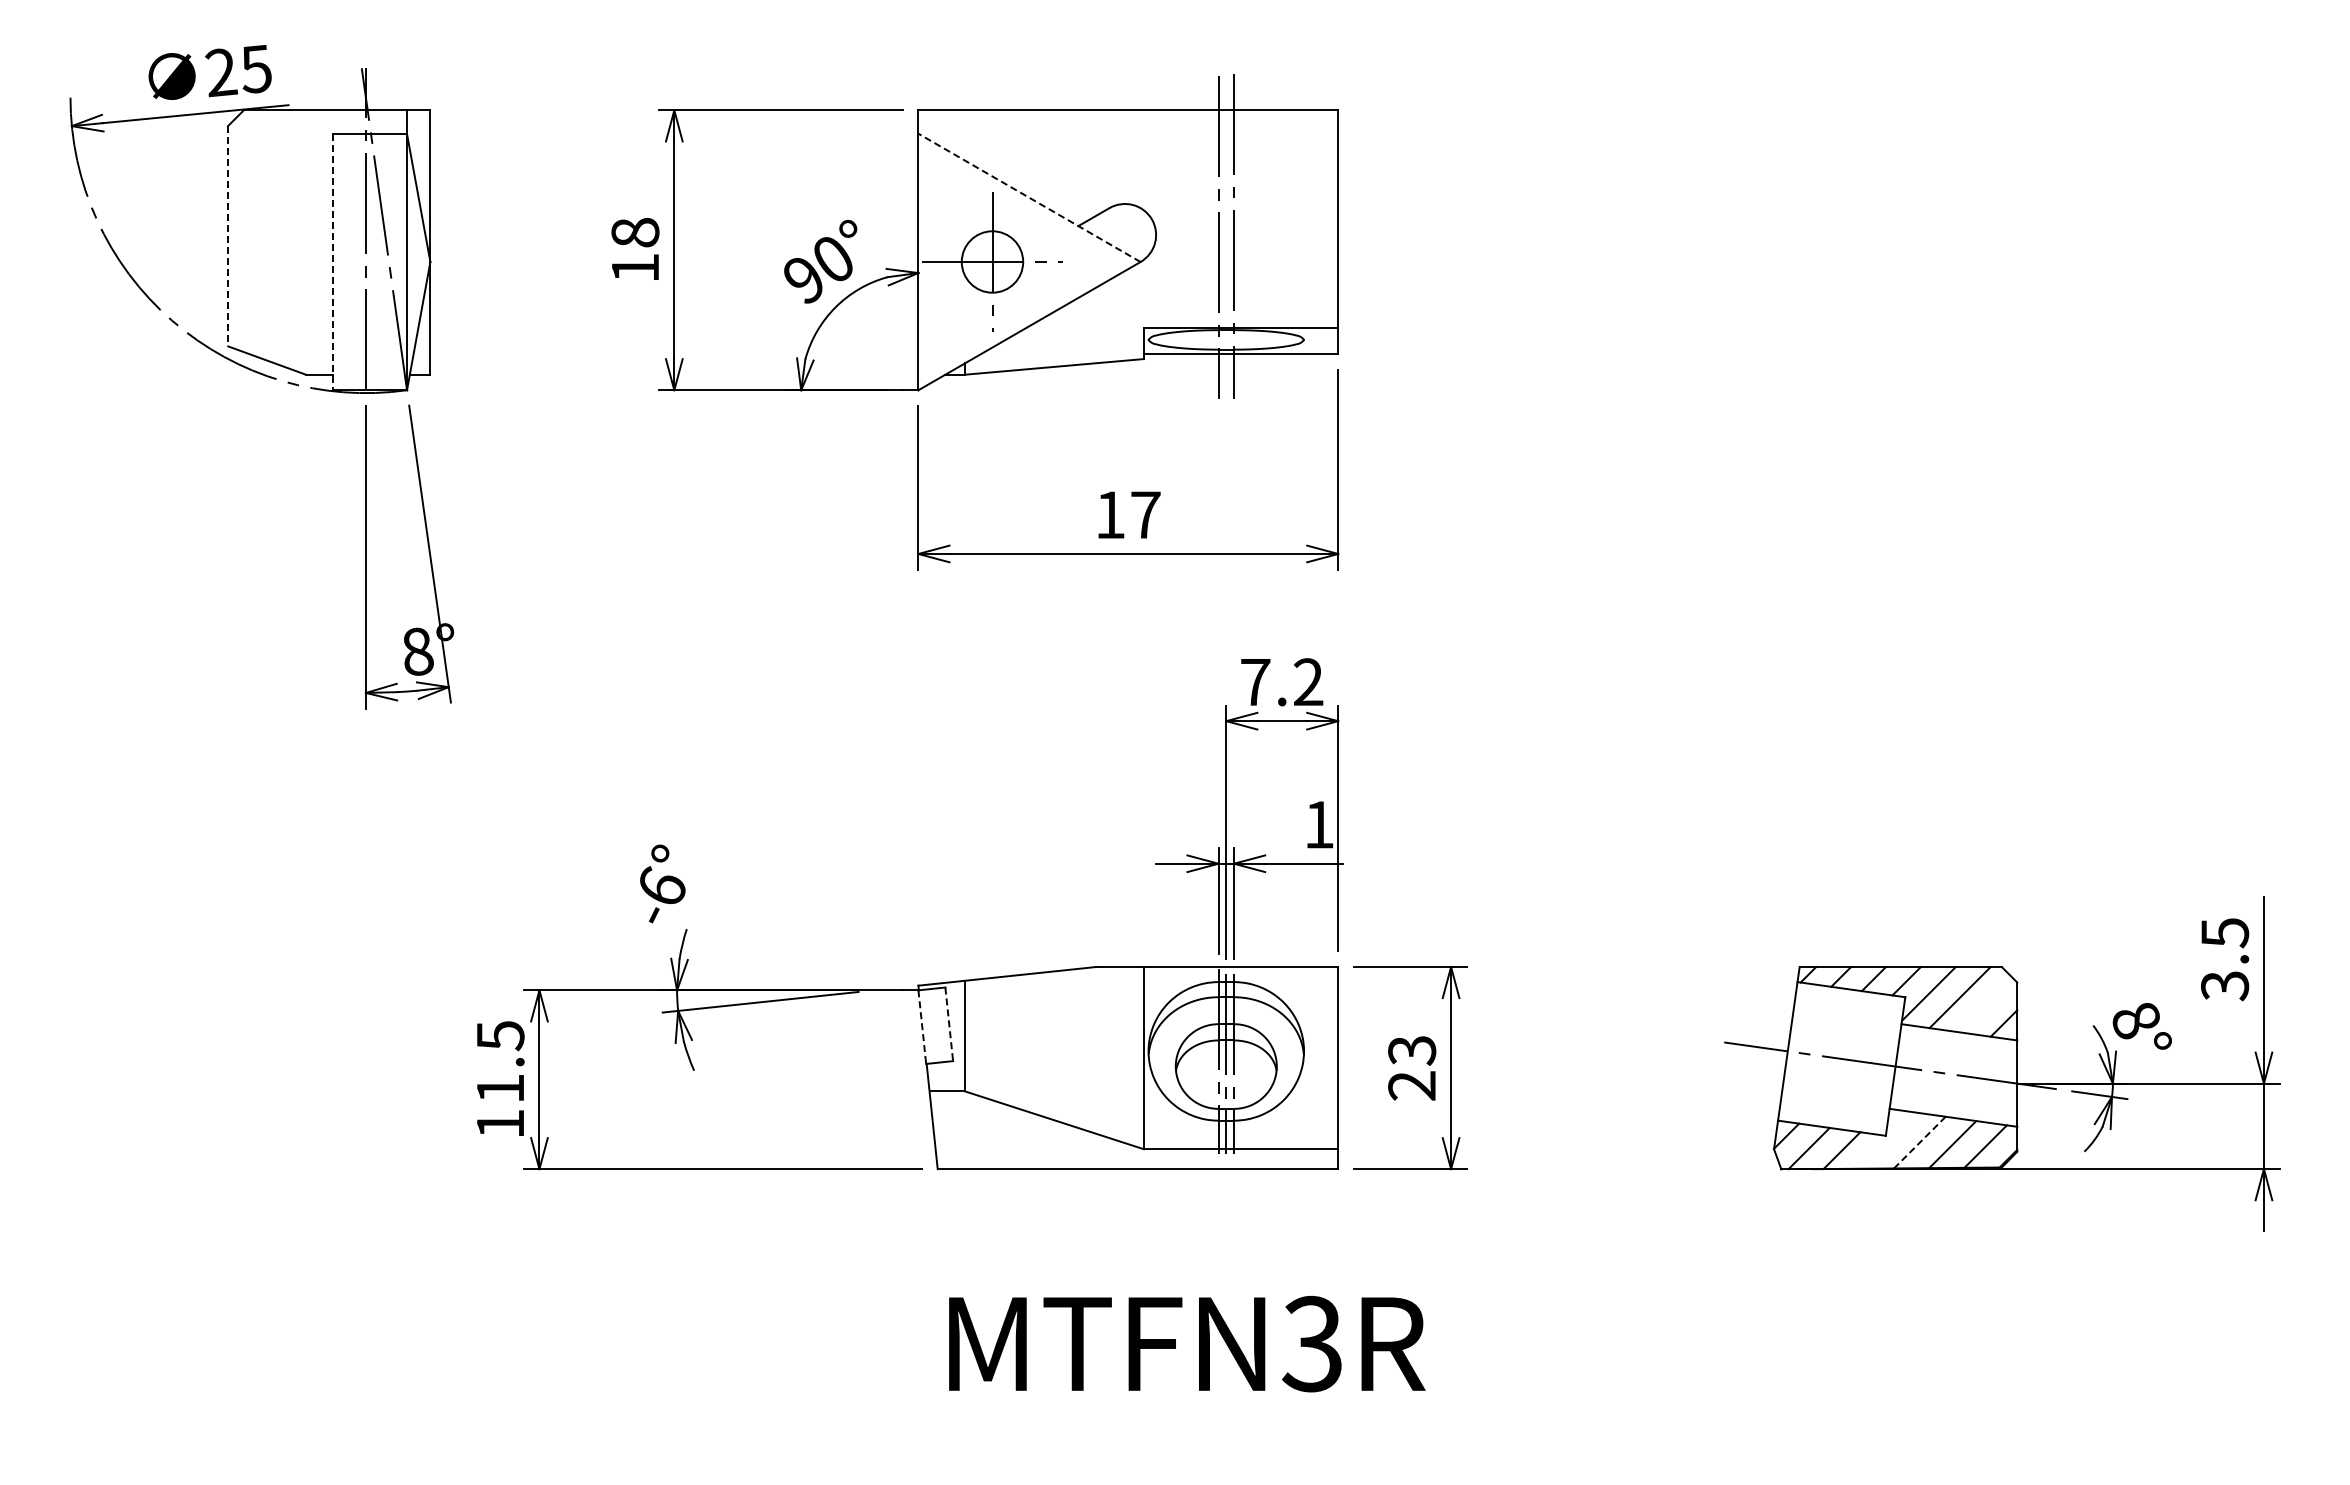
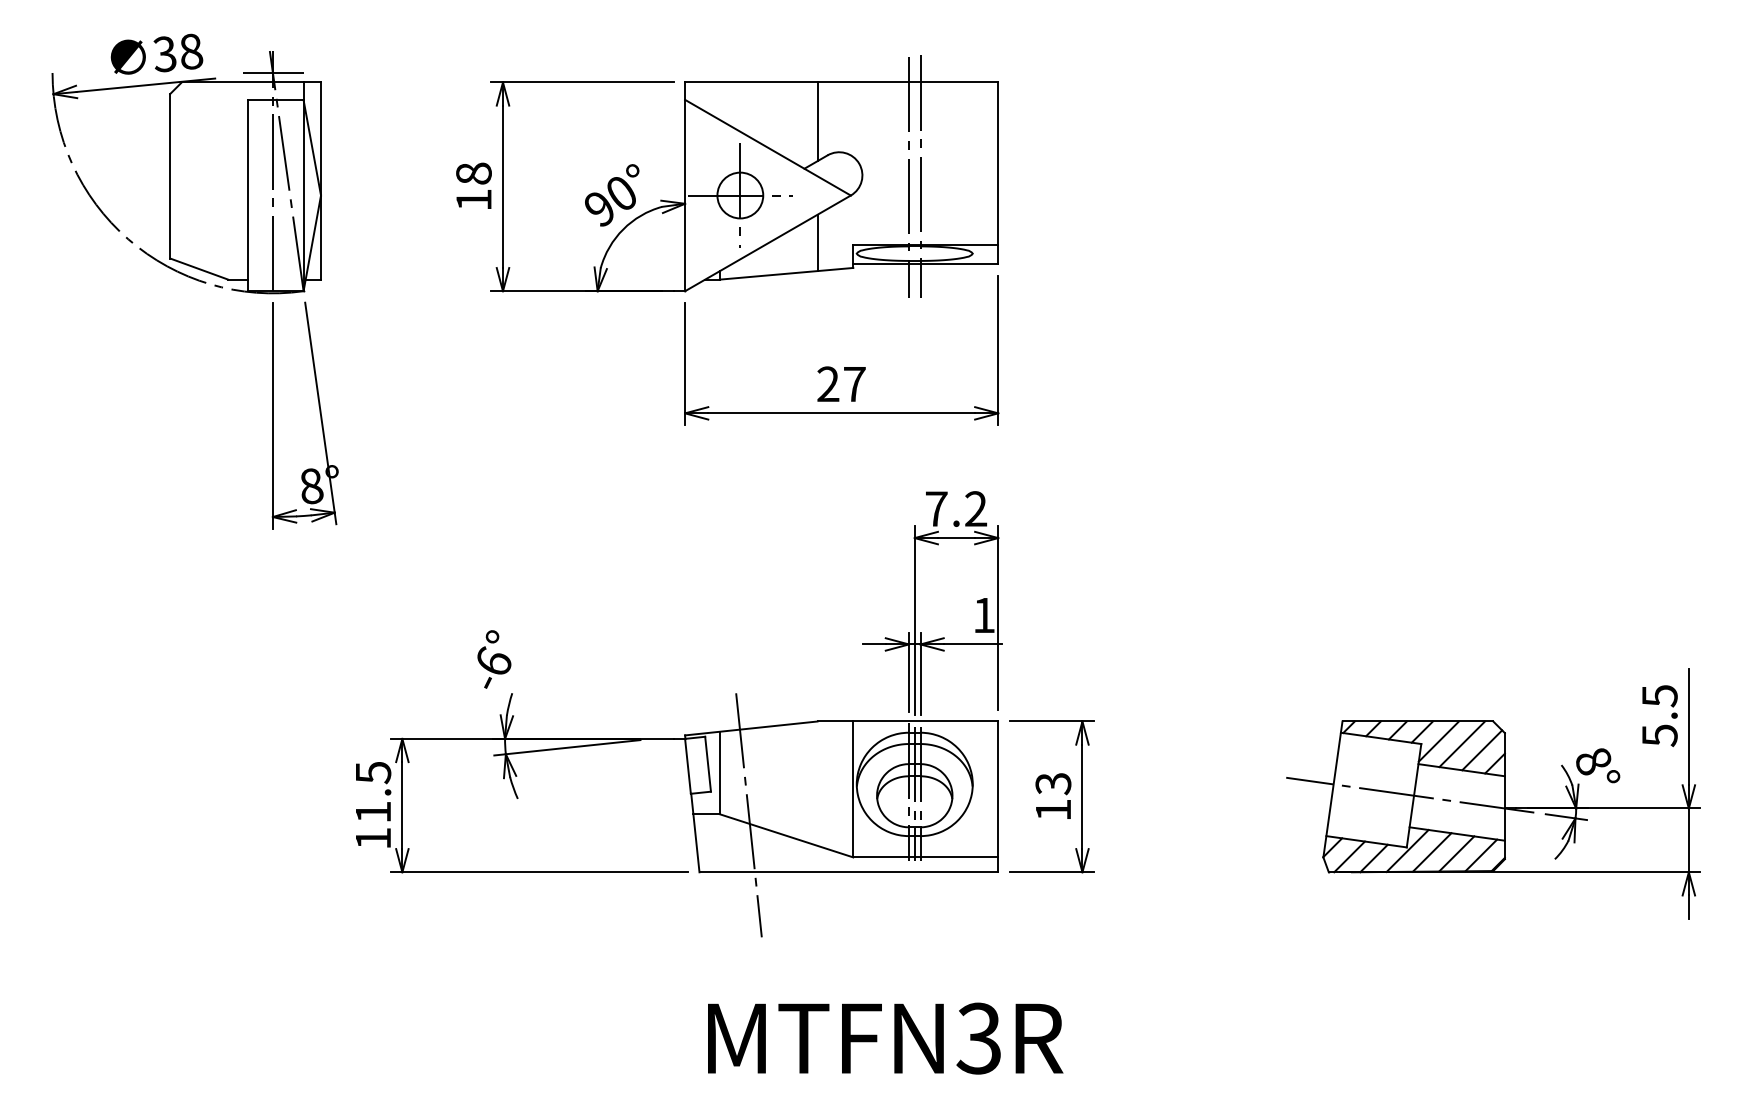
text: (238, 71) -> (177, 53), 25 -> 38
line: (366, 97) -> (273, 72), added
line: (1095, 162) -> (817, 121), added
line: (1029, 197) -> (767, 147), dashed -> solid
line: (228, 236) -> (170, 176), dashed -> solid
line: (333, 262) -> (248, 195), dashed -> solid
line: (1095, 325) -> (817, 242), added
text: (1110, 514) -> (828, 383), 17 -> 27
text: (2224, 986) -> (1659, 736), 3.5 -> 5.5
line: (1986, 1005) -> (1481, 750), added
line: (949, 1024) -> (708, 764), dashed -> solid
line: (922, 1027) -> (688, 766), dashed -> solid
text: (1411, 1085) -> (1052, 809), 23 -> 13
line: (1003, 1092) -> (748, 815), added
line: (1886, 1140) -> (1407, 850), added
line: (1919, 1142) -> (1431, 852), dashed -> solid
text: (1187, 1343) -> (885, 1038), moved

